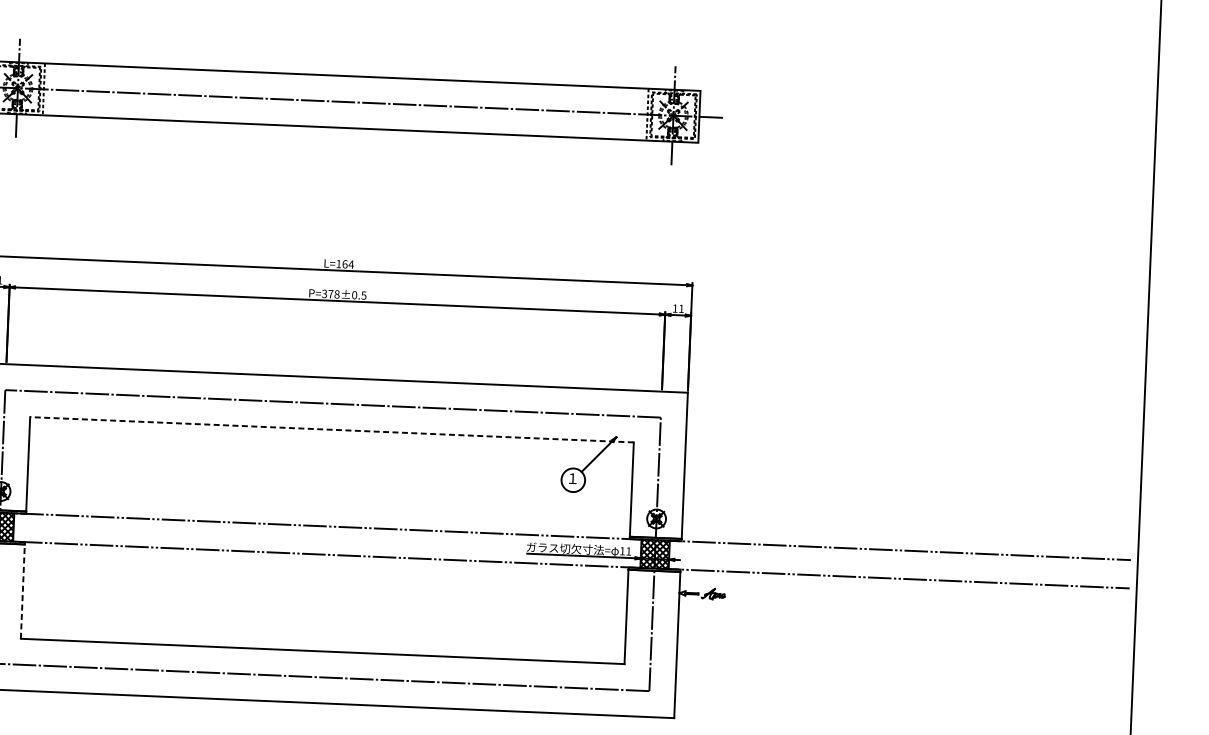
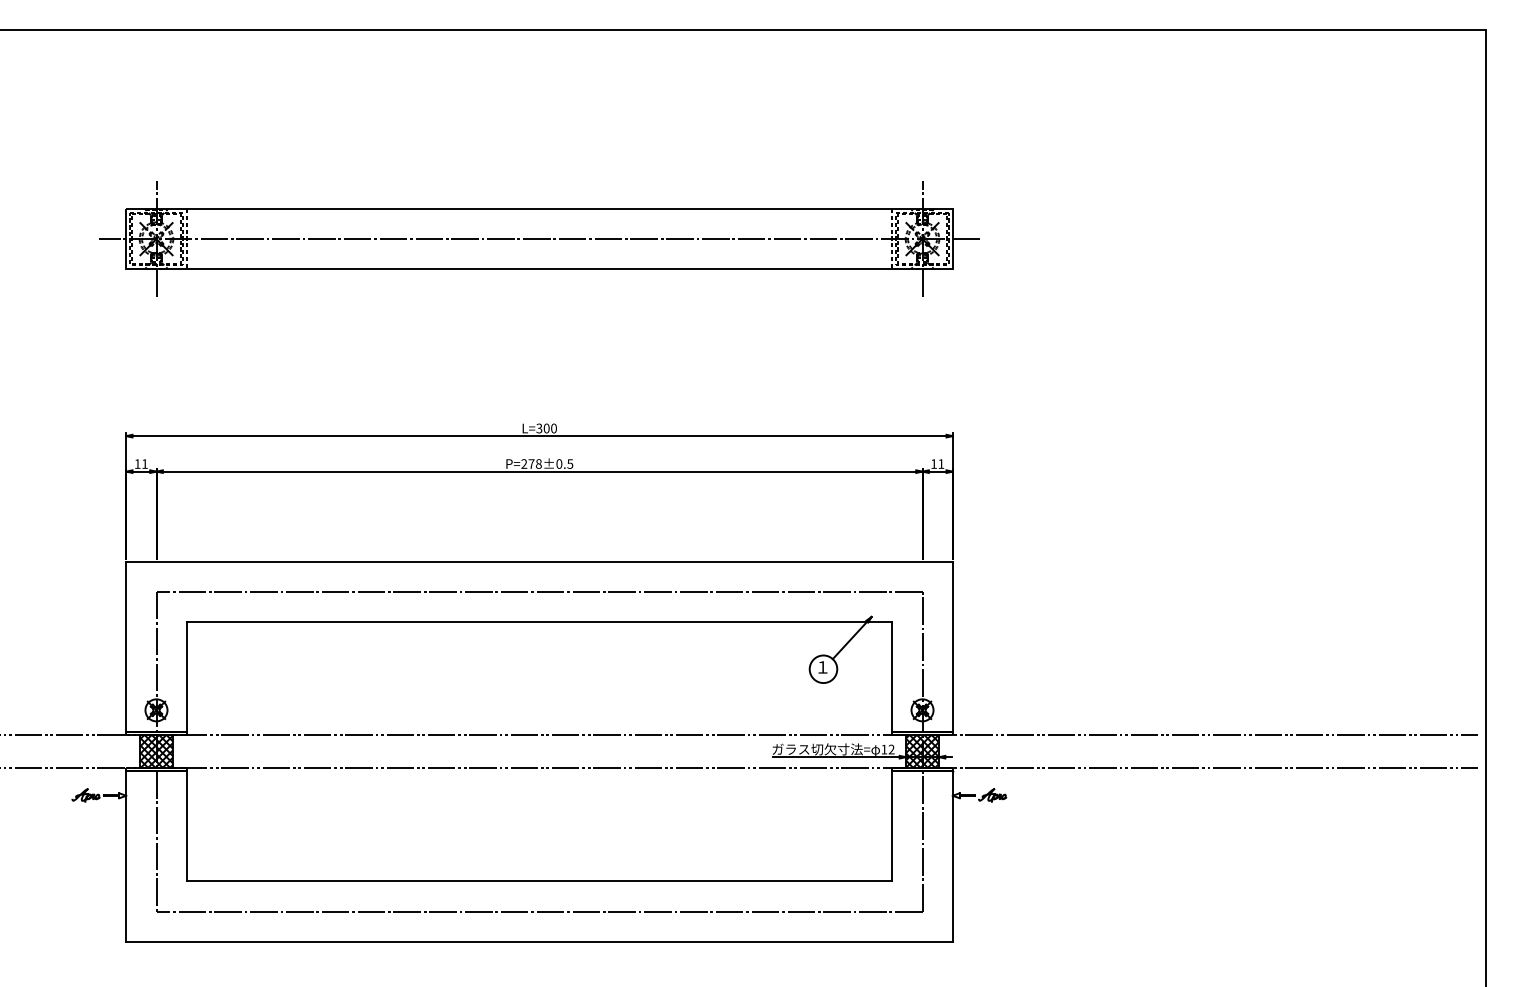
text: (344, 264) -> (546, 428), L=164 -> L=300
text: (324, 294) -> (524, 464), P=378±0.5 -> P=278±0.5
line: (331, 430) -> (539, 622), dashed -> solid
text: (628, 551) -> (891, 749), 11 -> 12
line: (22, 591) -> (186, 825), dashed -> solid

